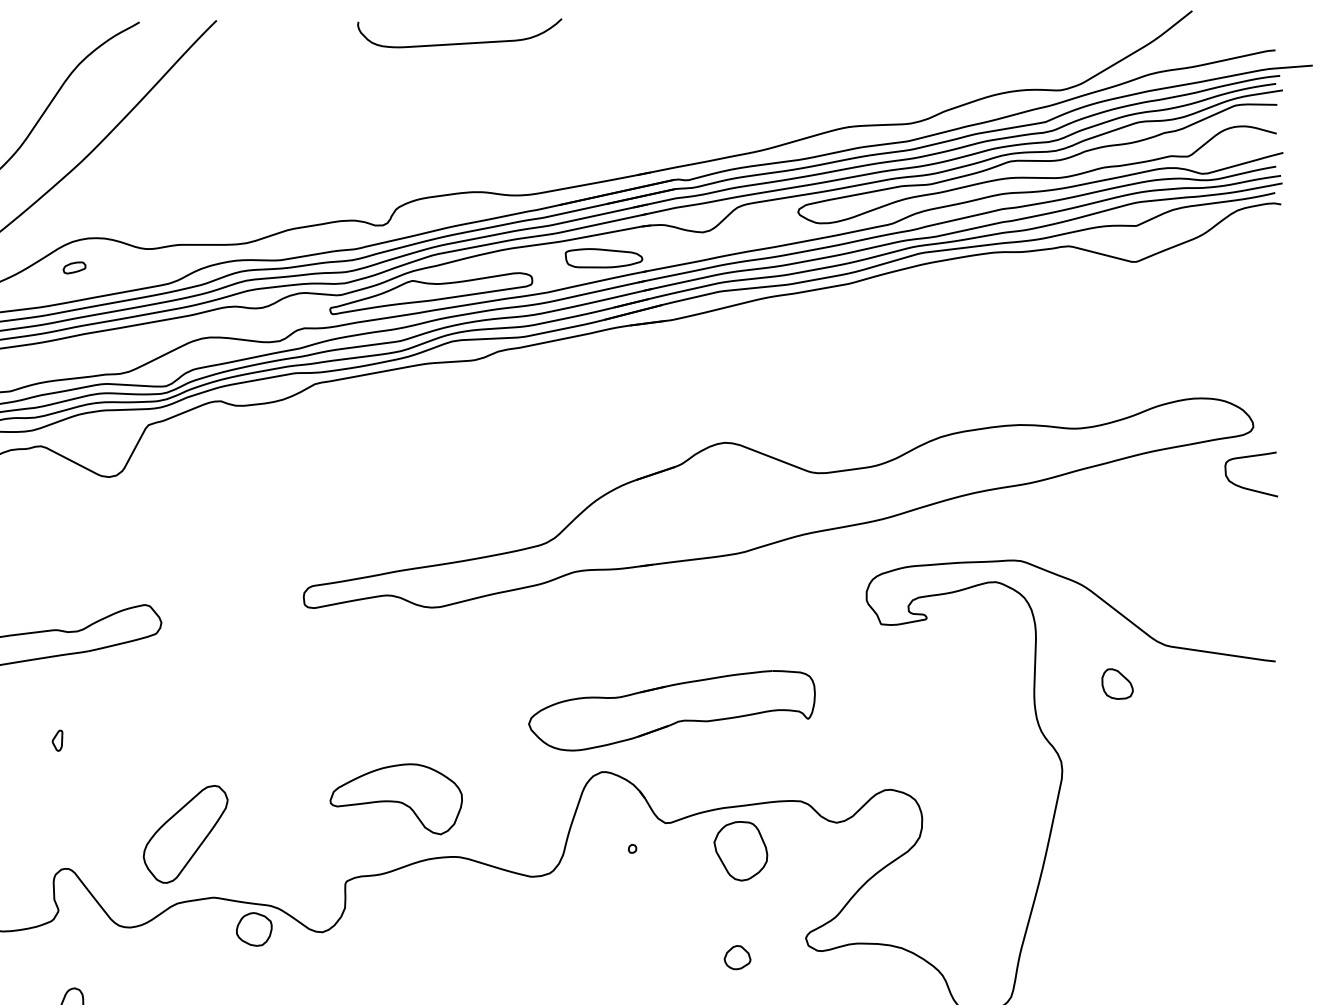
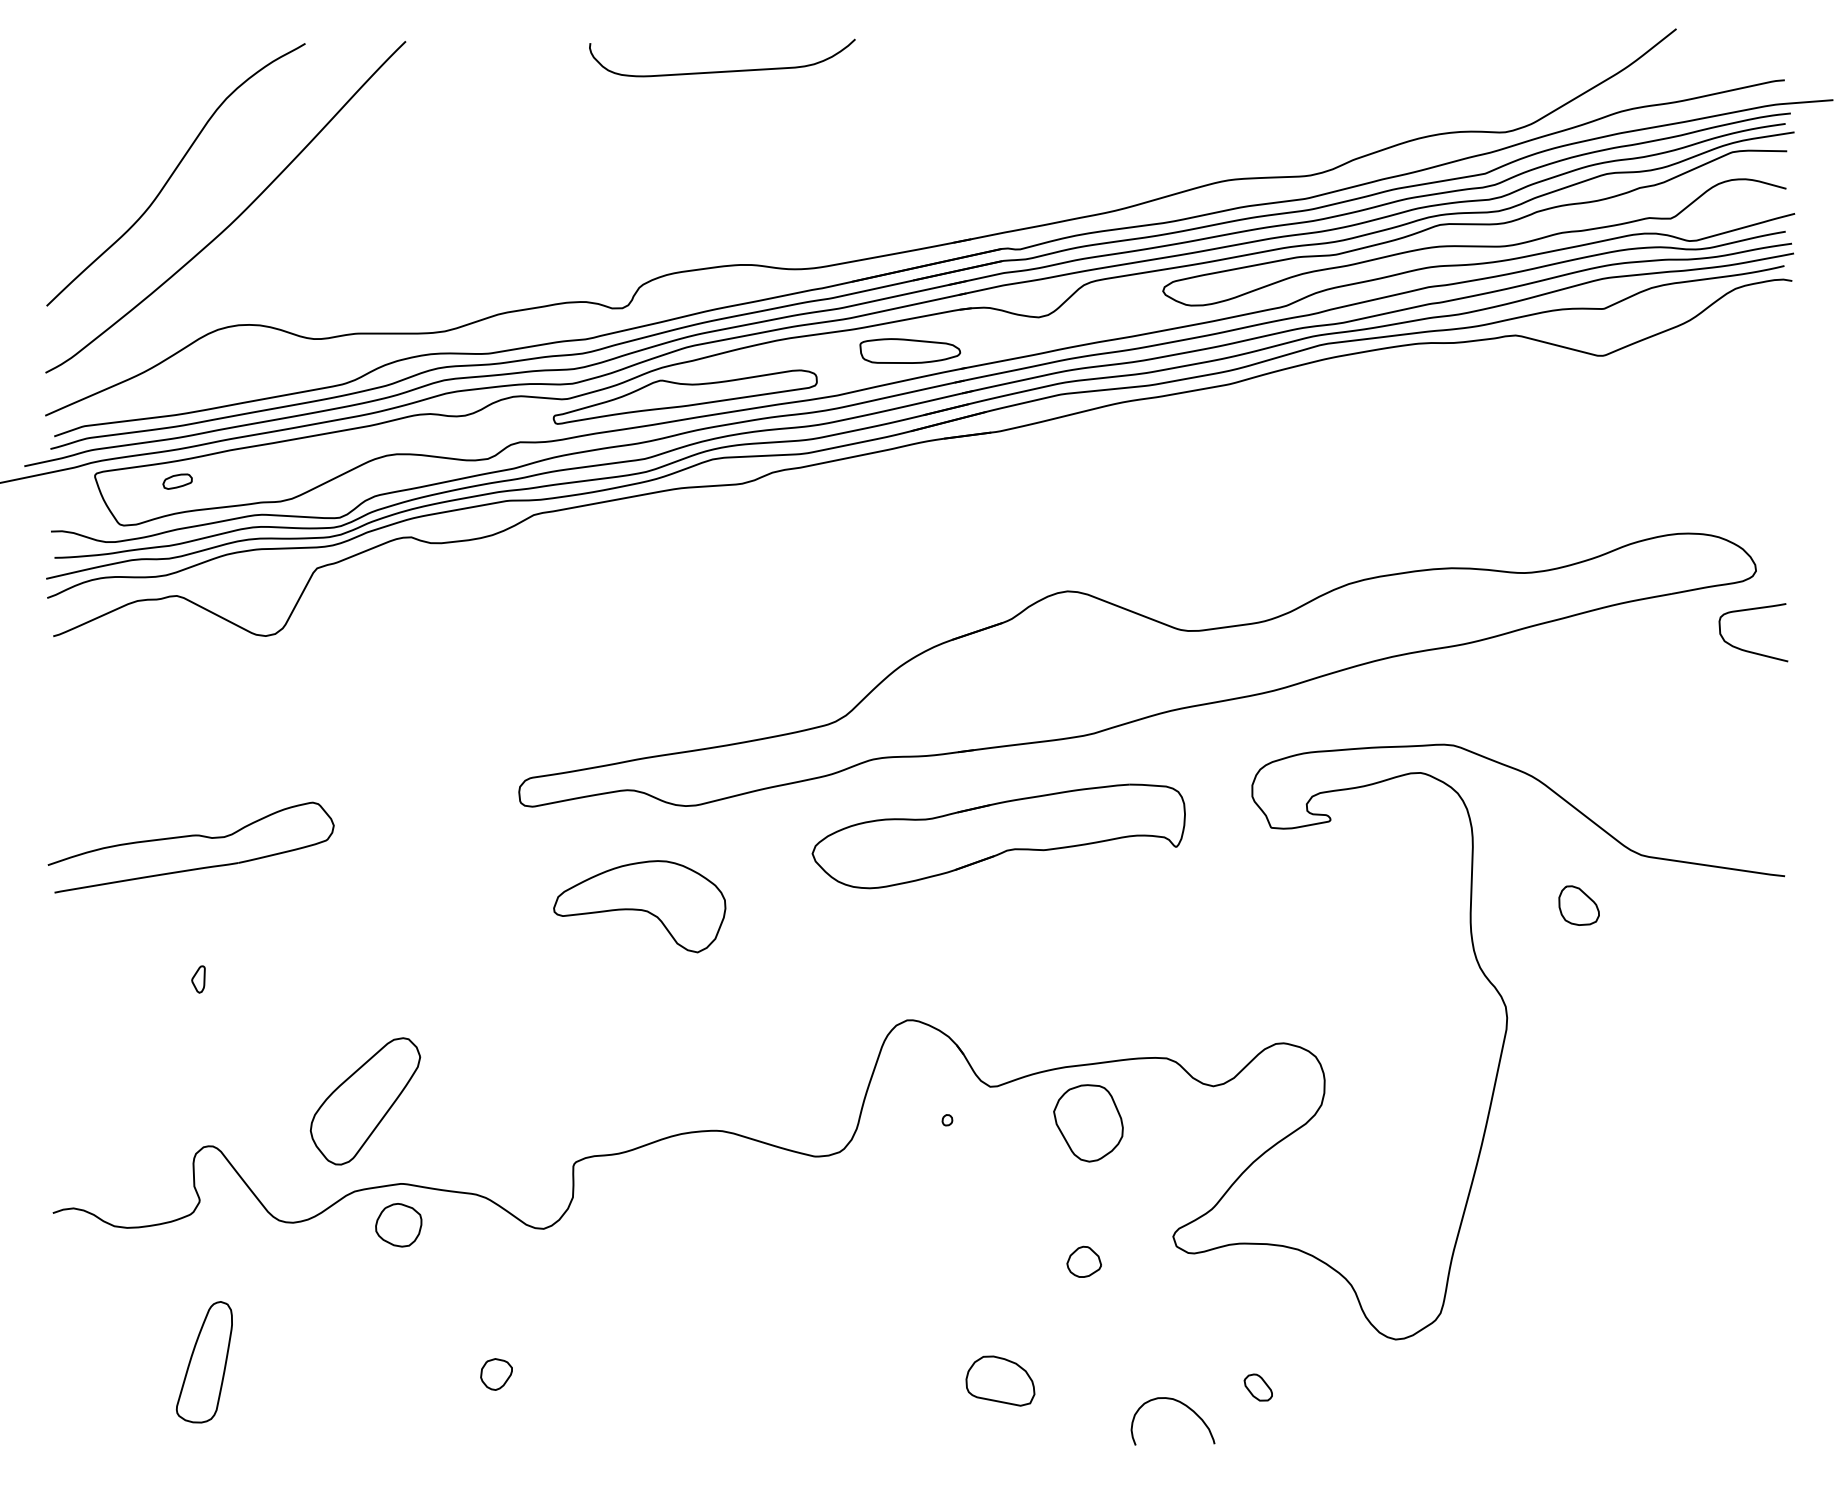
part: (74, 267) -> (177, 481), moved
part: (671, 710) -> (998, 836), moved
part: (396, 799) -> (639, 906), moved
part: (254, 929) -> (398, 1225), moved

